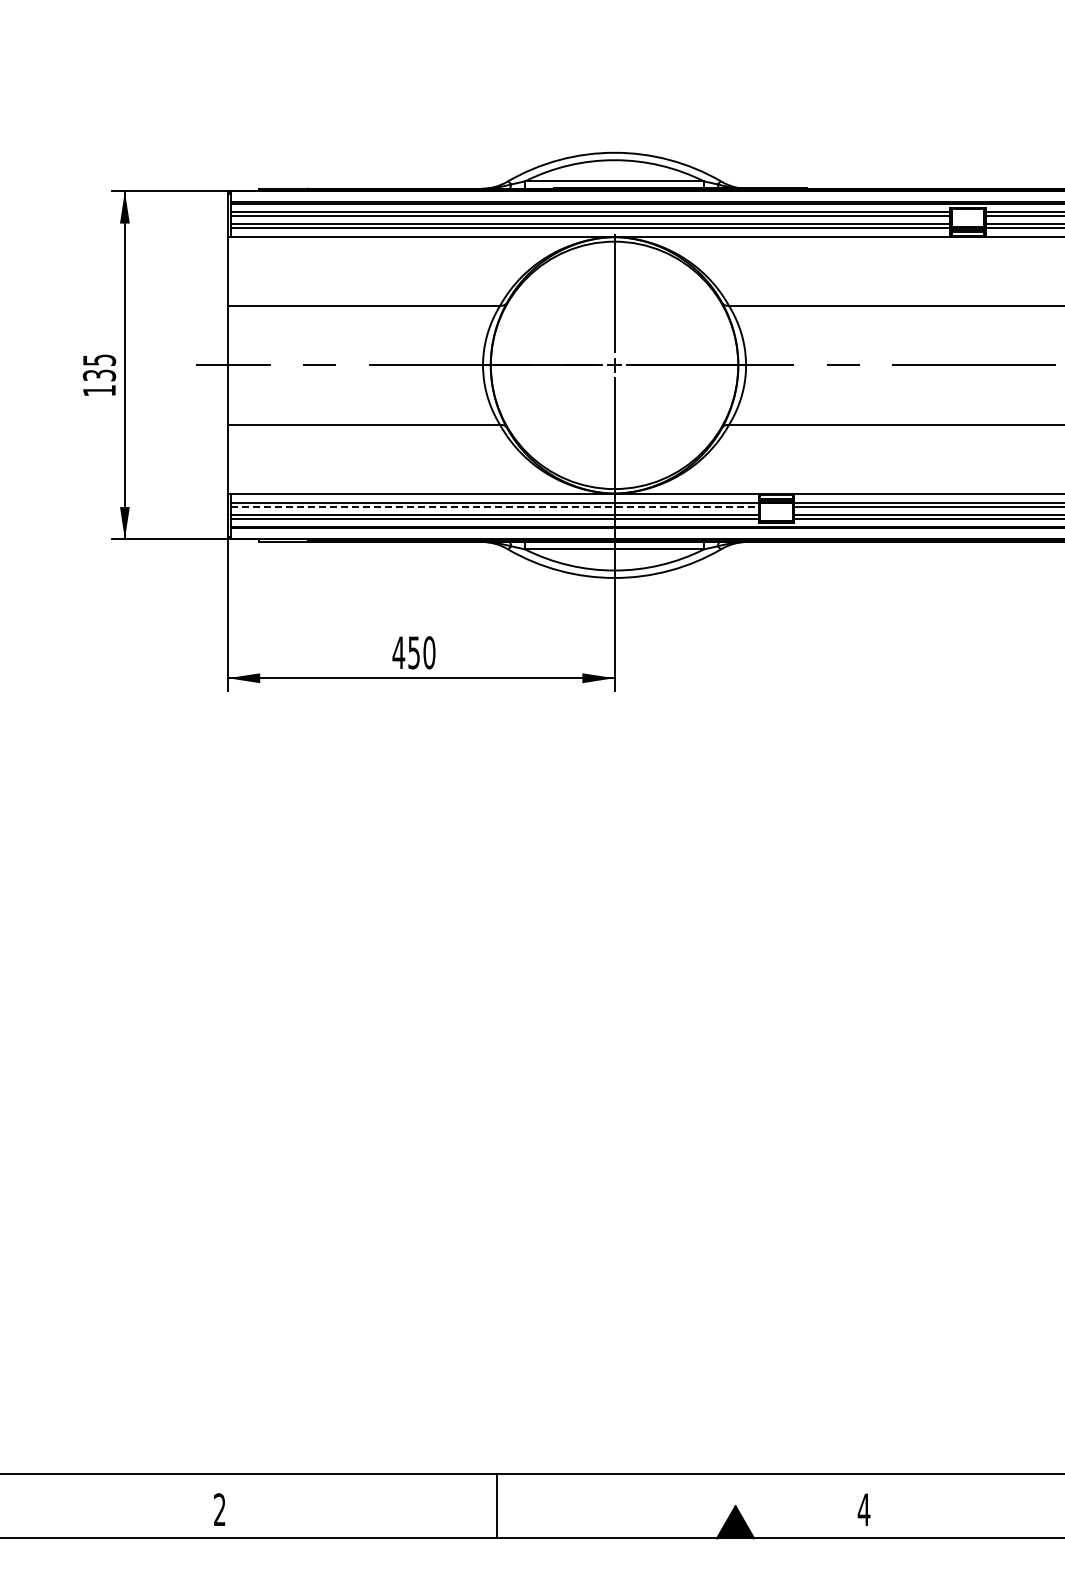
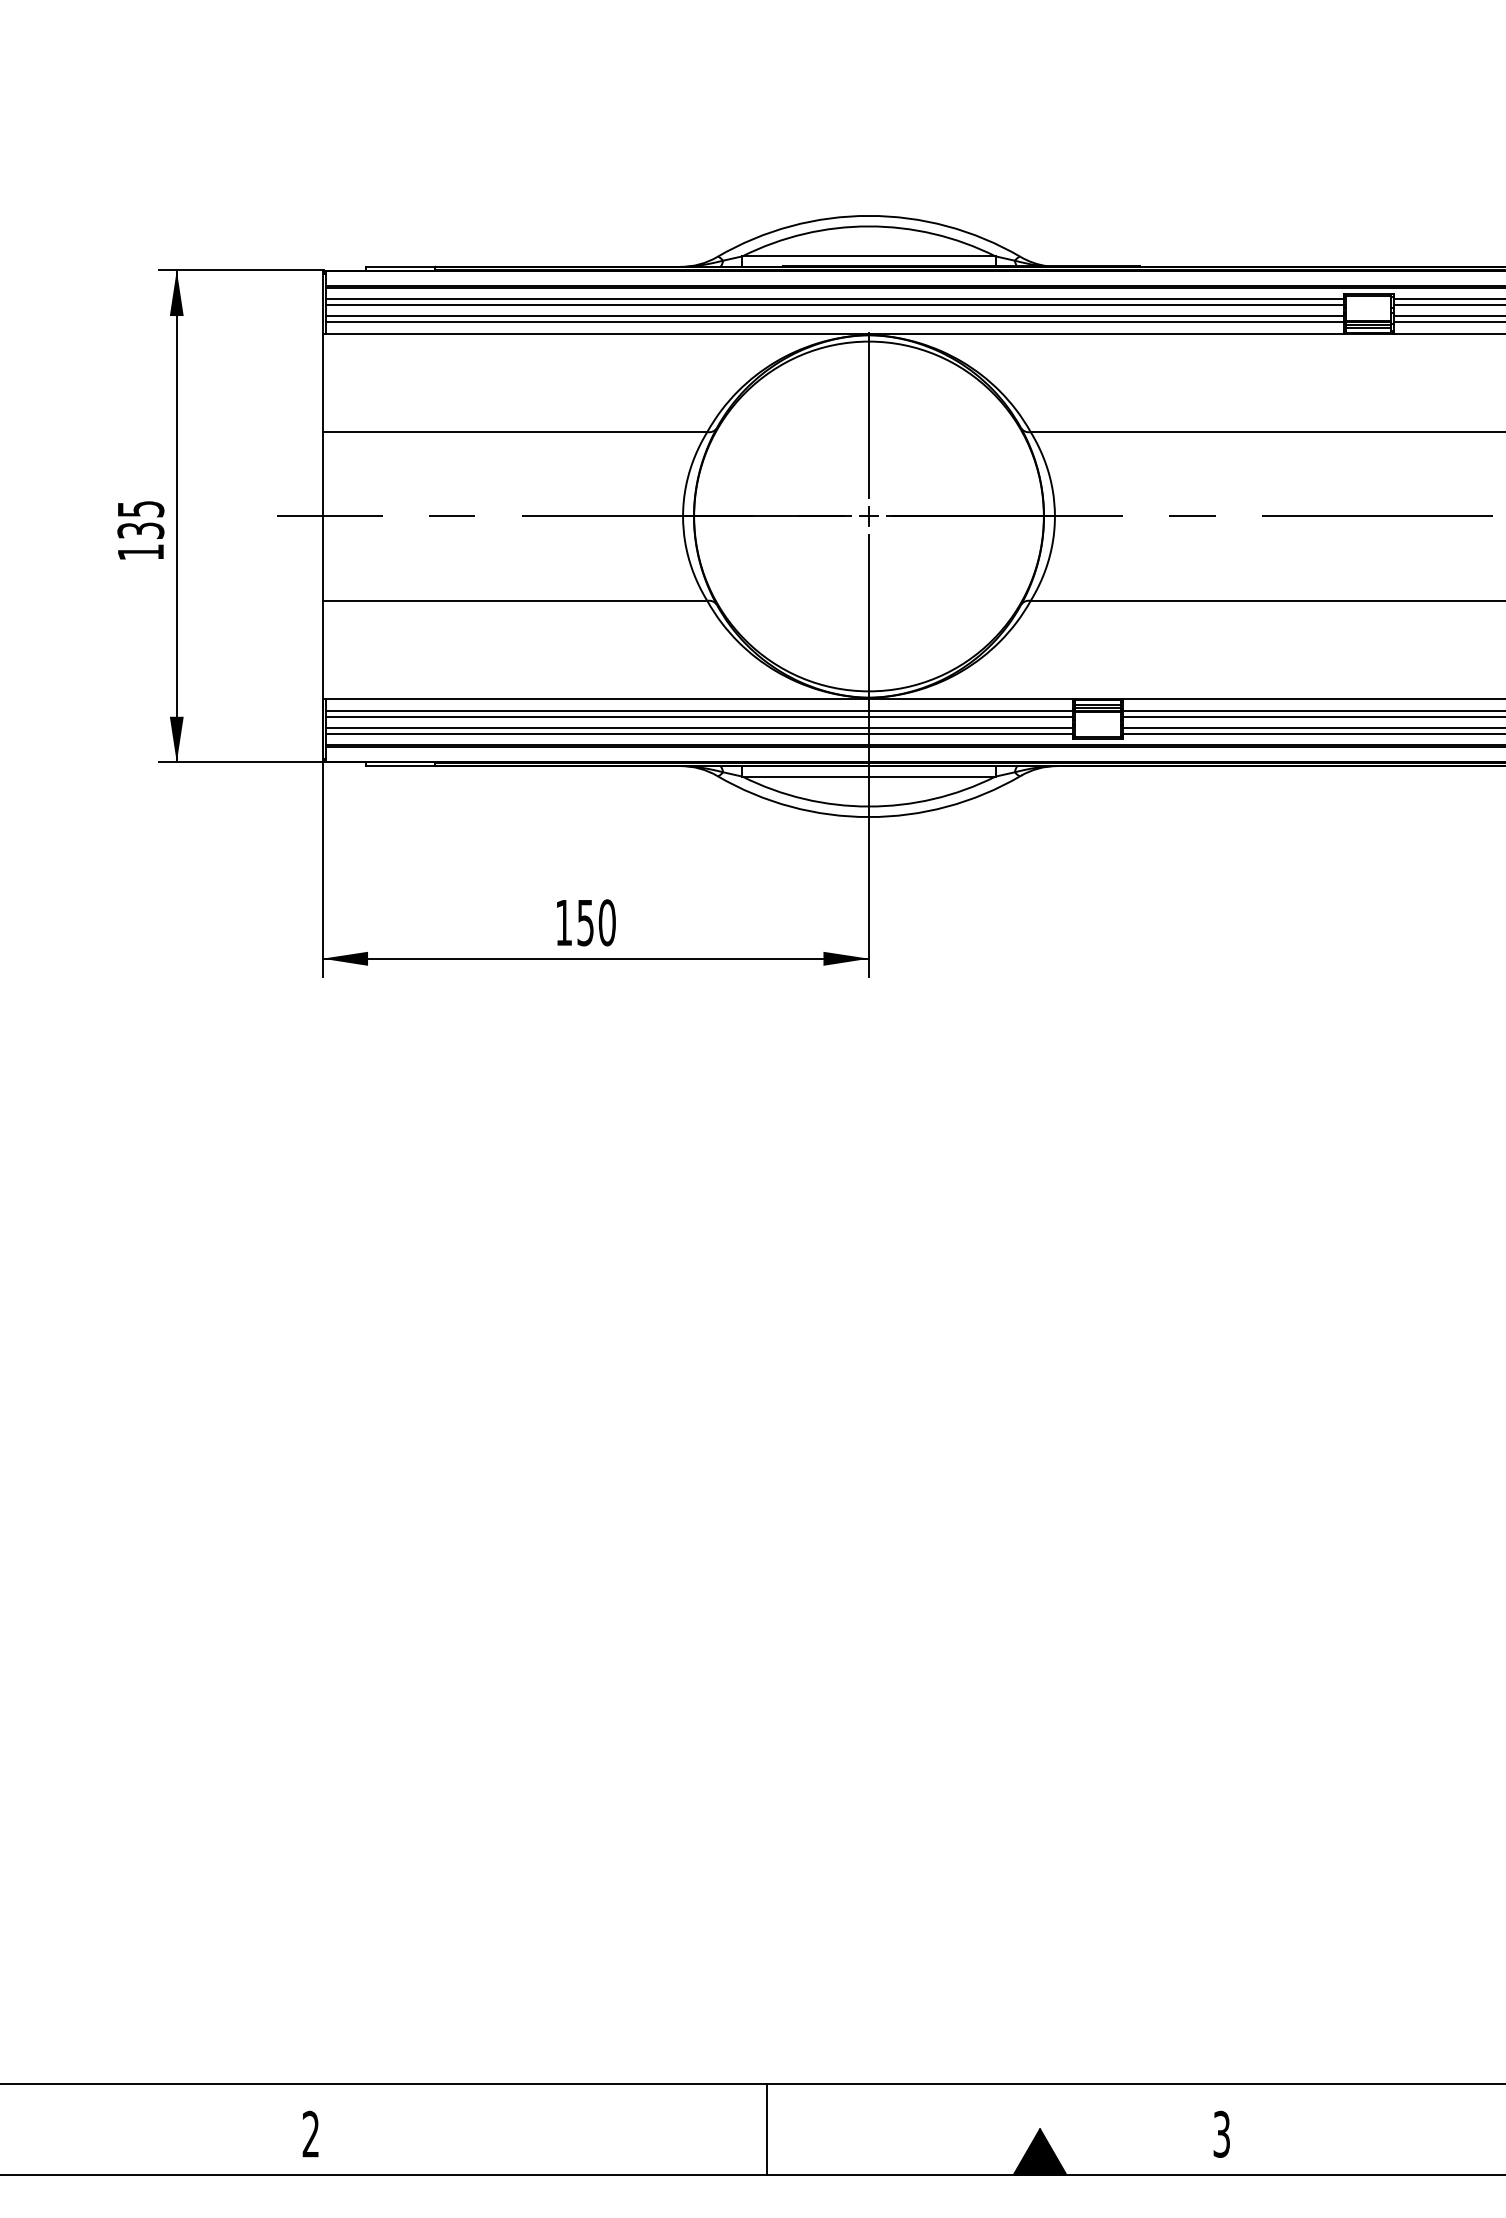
line: (495, 507) -> (700, 717), dashed -> solid
text: (398, 652) -> (563, 922), 450 -> 150
line: (497, 1506) -> (767, 2129), moved
text: (863, 1509) -> (1220, 2133), 4 -> 3

